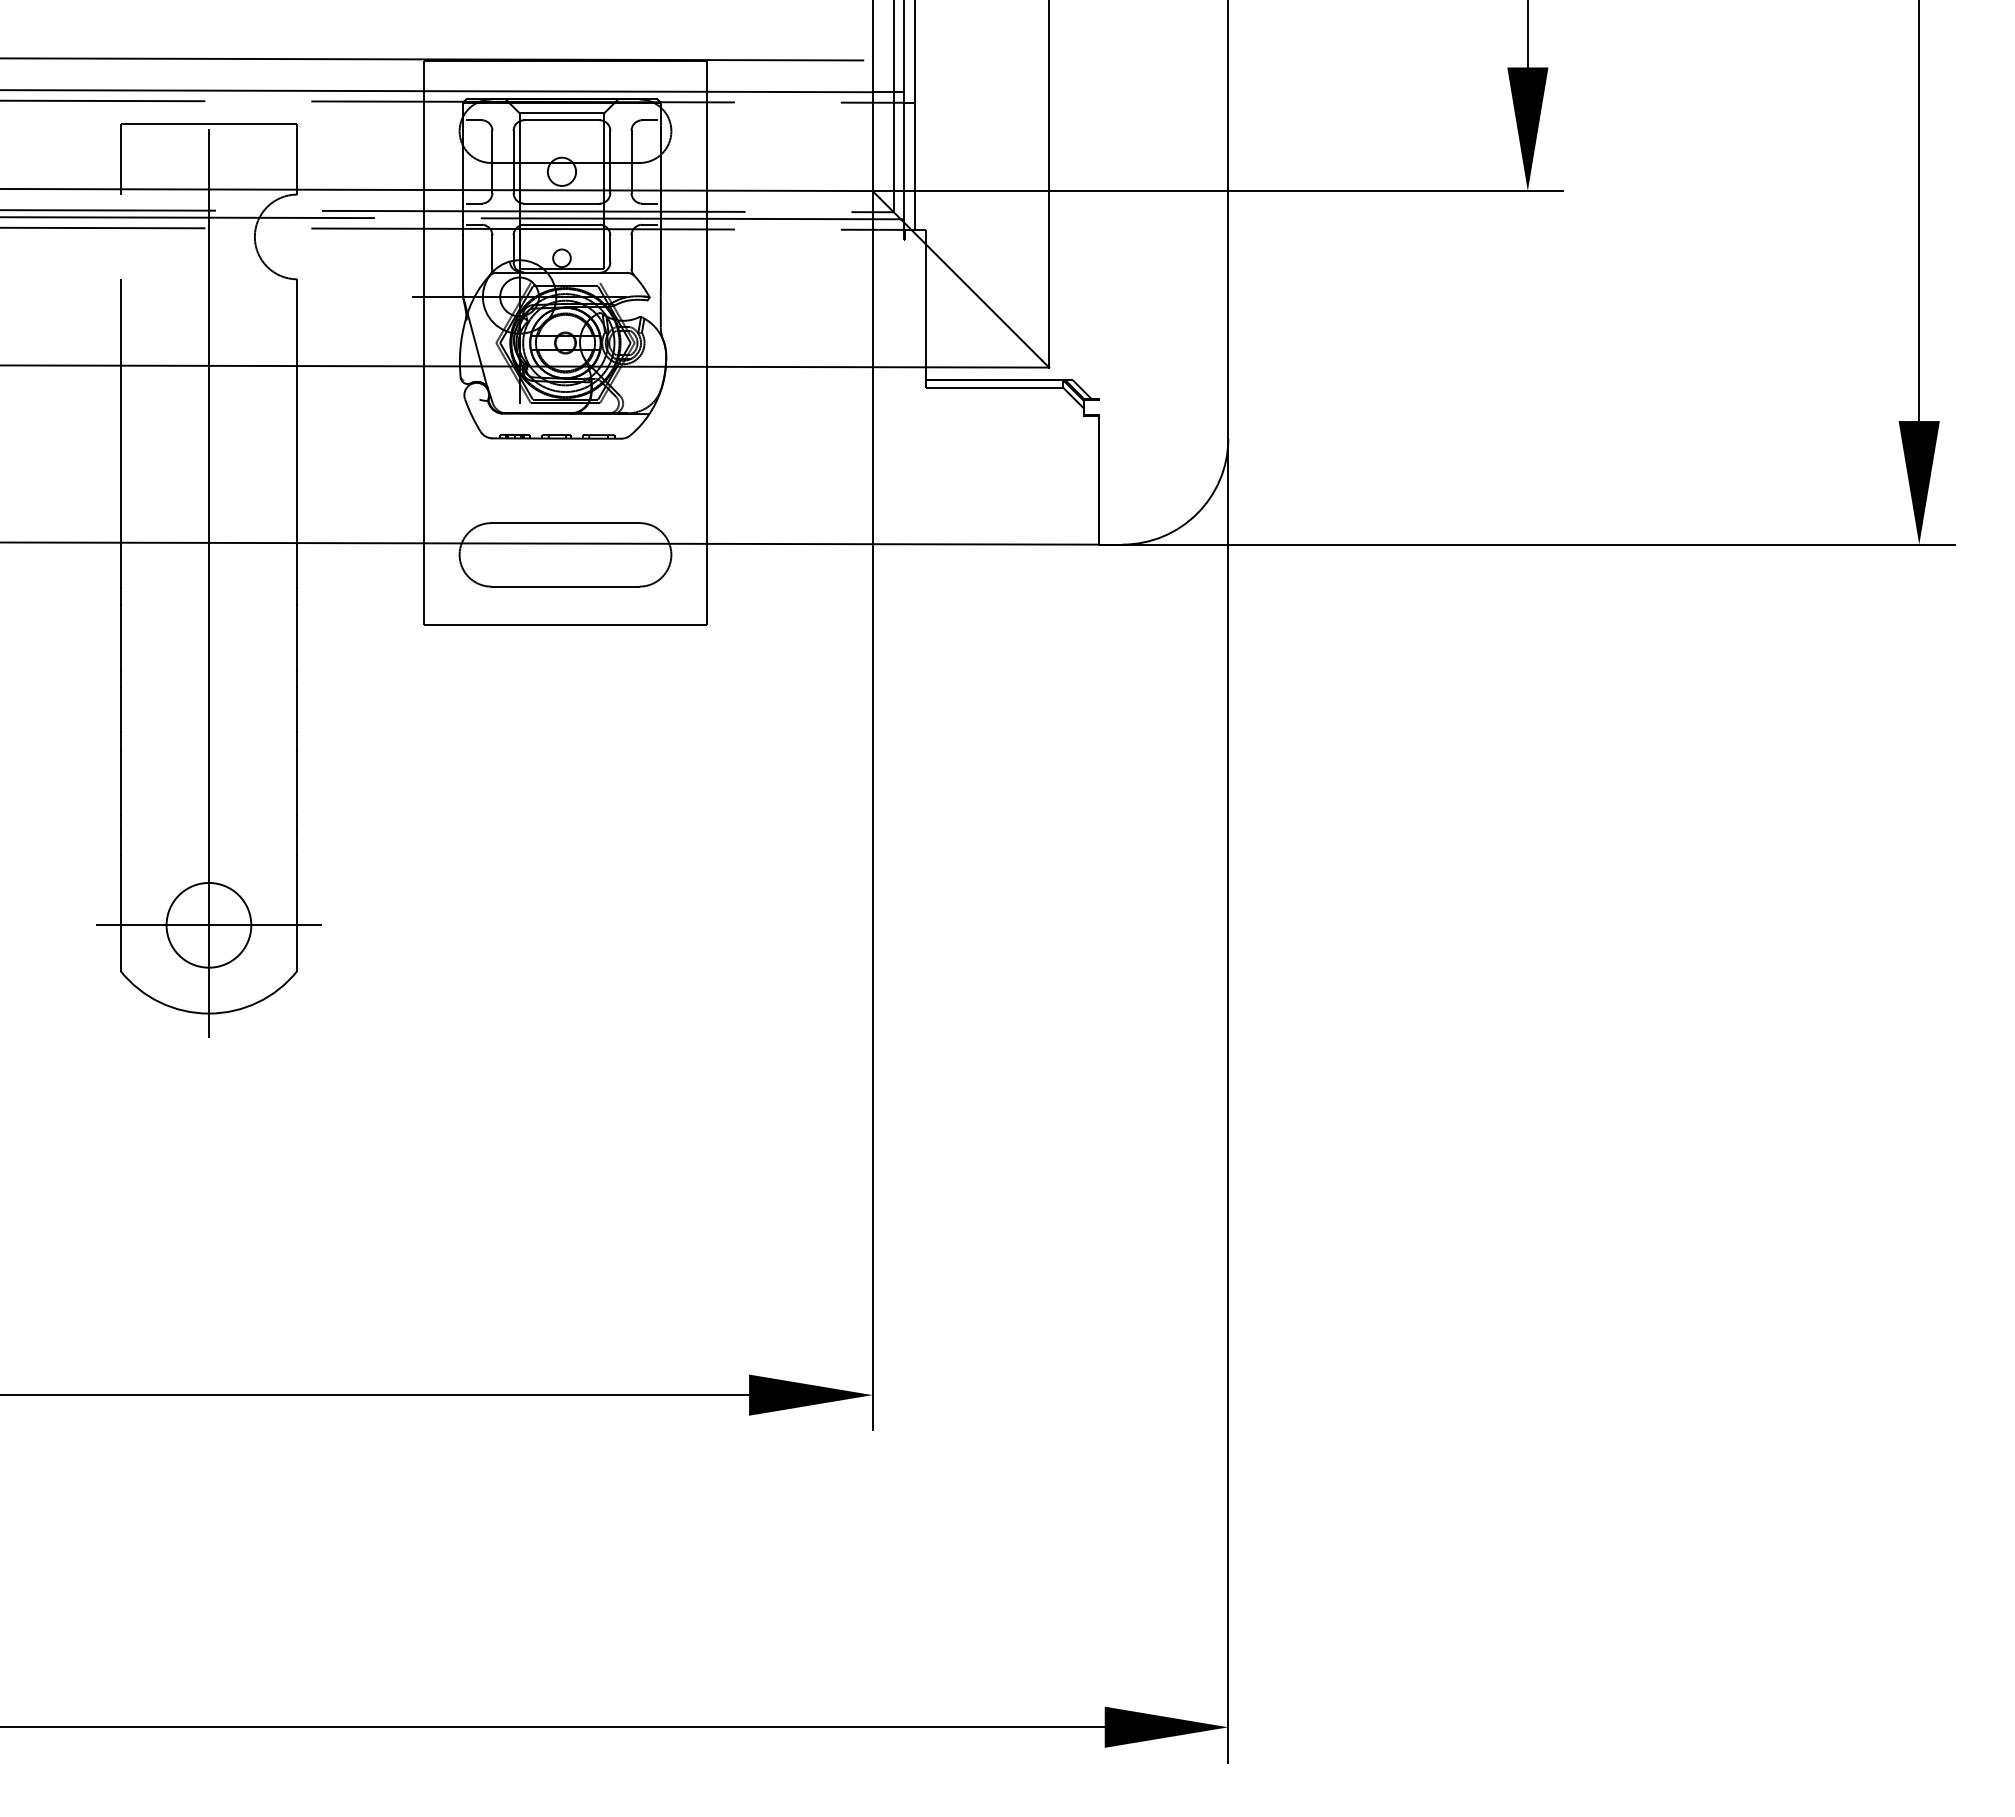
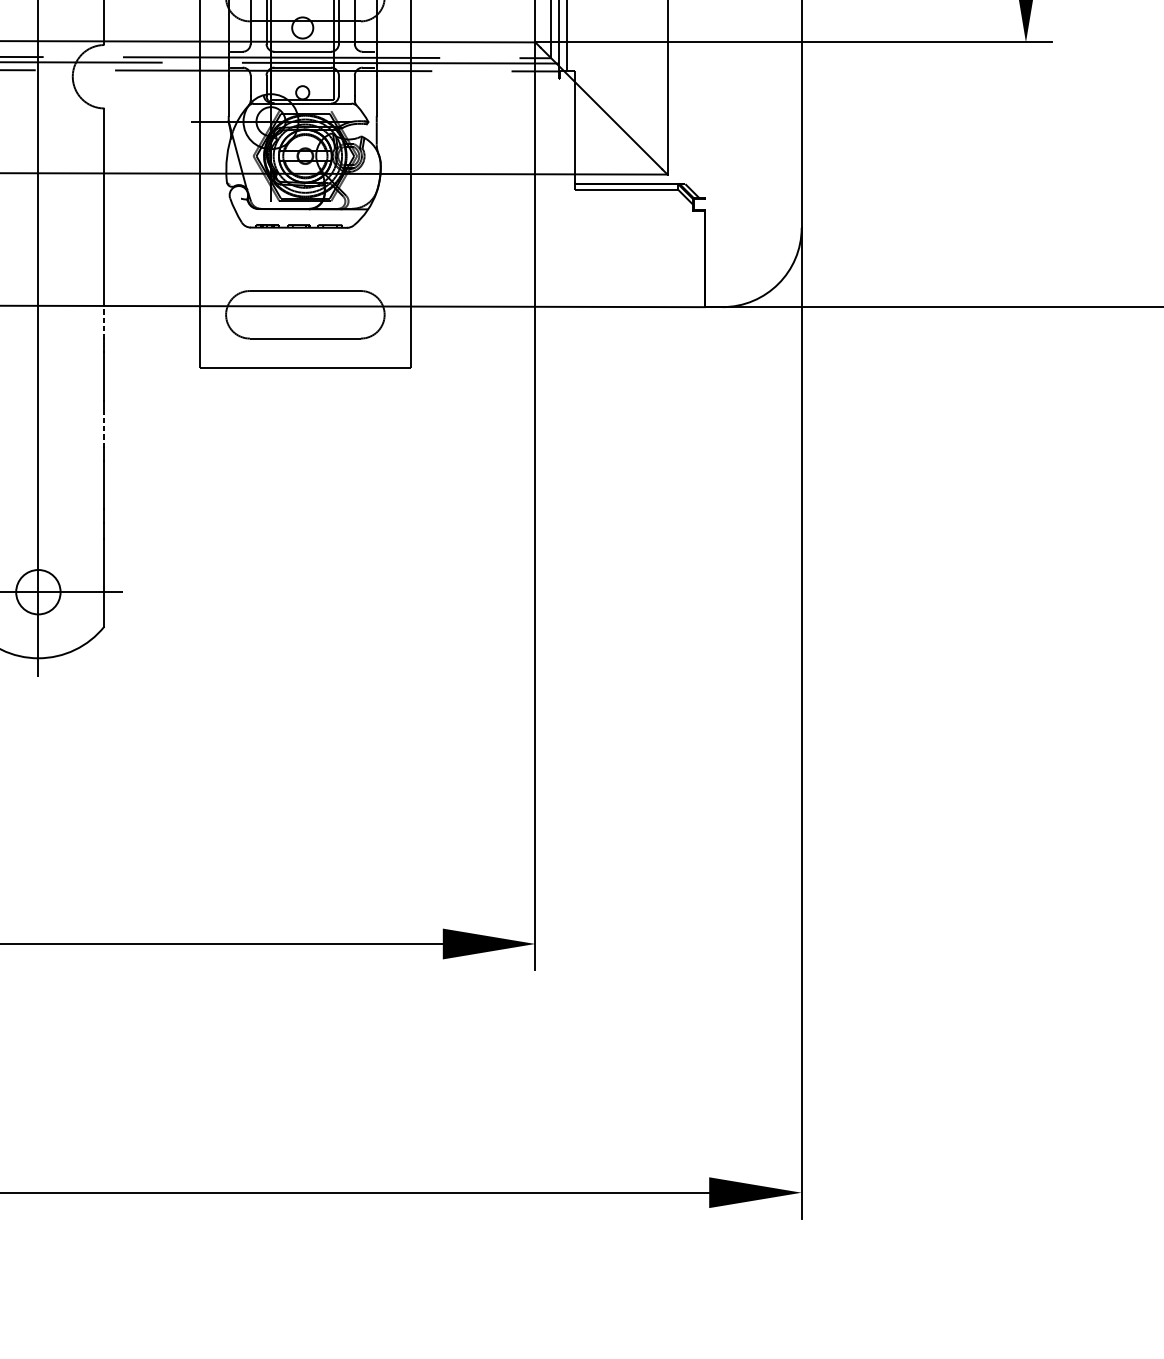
line: (297, 565) -> (104, 322), solid -> dashed
line: (297, 709) -> (104, 430), solid -> dashed
circle: (208, 924) -> (38, 591), size x0.7

